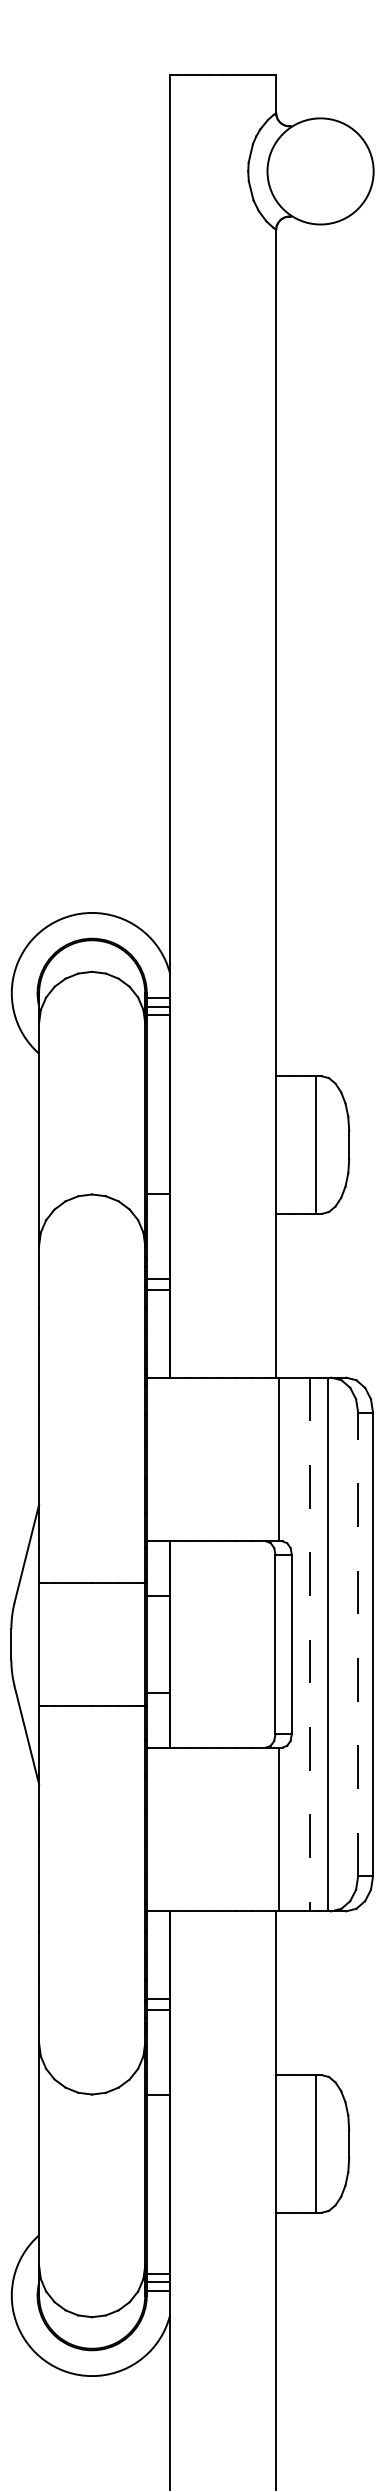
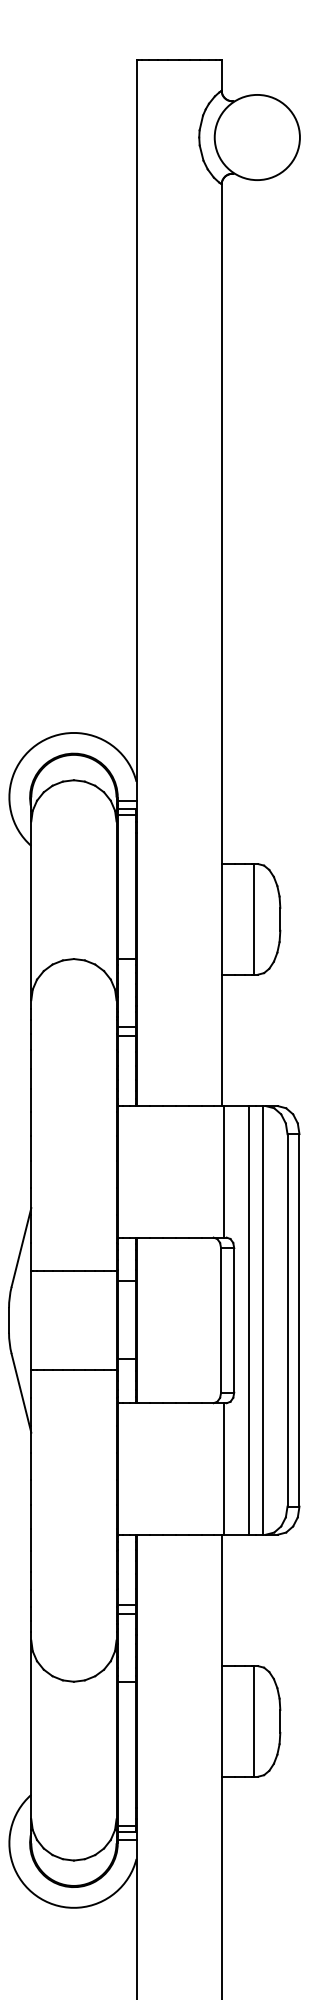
line: (310, 1644) -> (249, 1320), dashed -> solid
line: (358, 1644) -> (287, 1320), dashed -> solid

